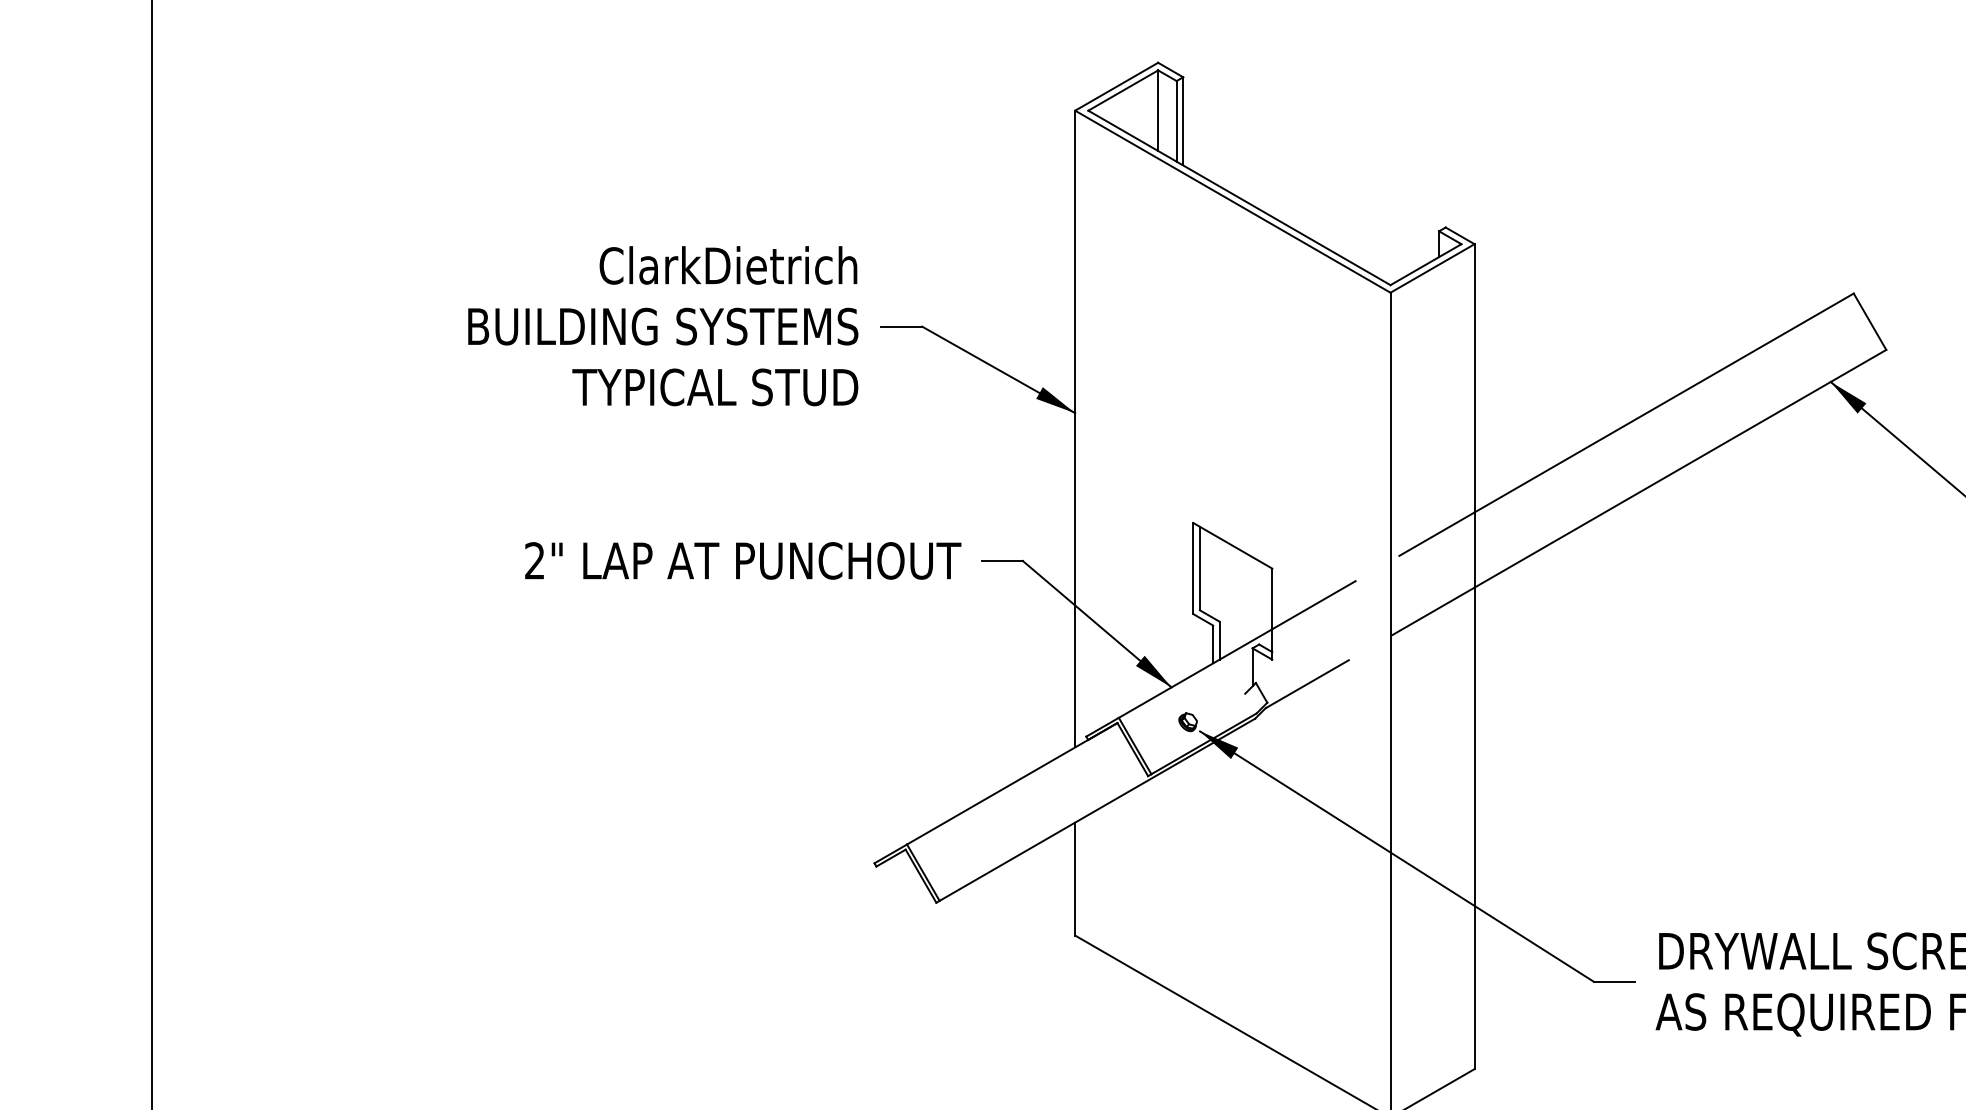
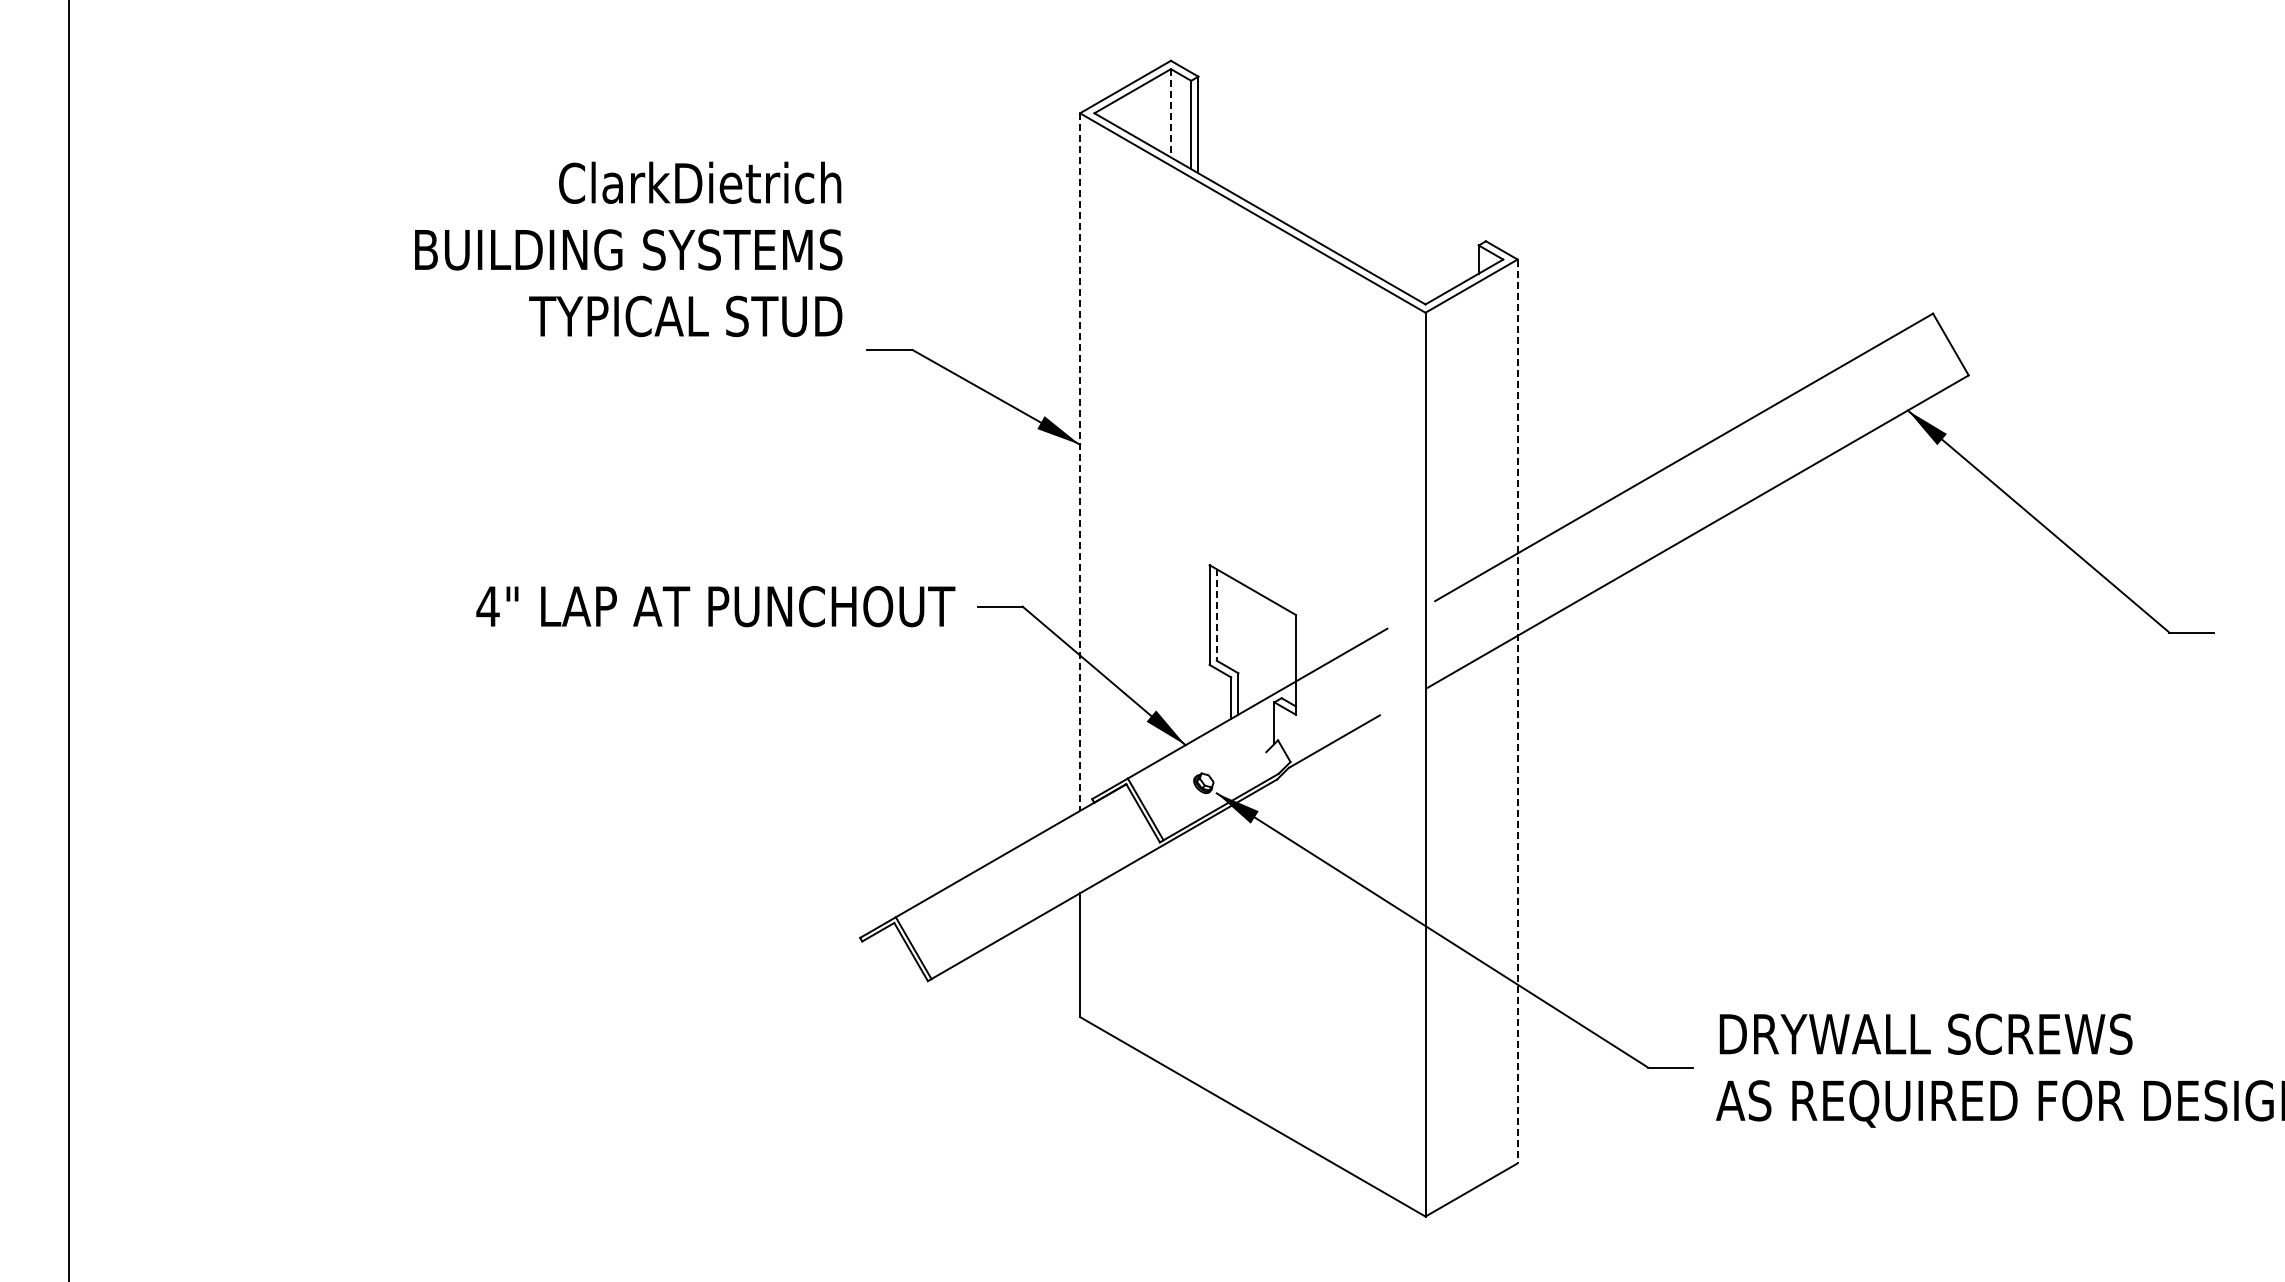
line: (1157, 110) -> (1170, 113), solid -> dashed
text: (663, 326) -> (628, 249), moved
line: (1075, 429) -> (1080, 462), solid -> dashed
text: (534, 560) -> (487, 606), 2" -> 4"
line: (1199, 569) -> (1216, 615), solid -> dashed
line: (1474, 656) -> (1517, 711), solid -> dashed

